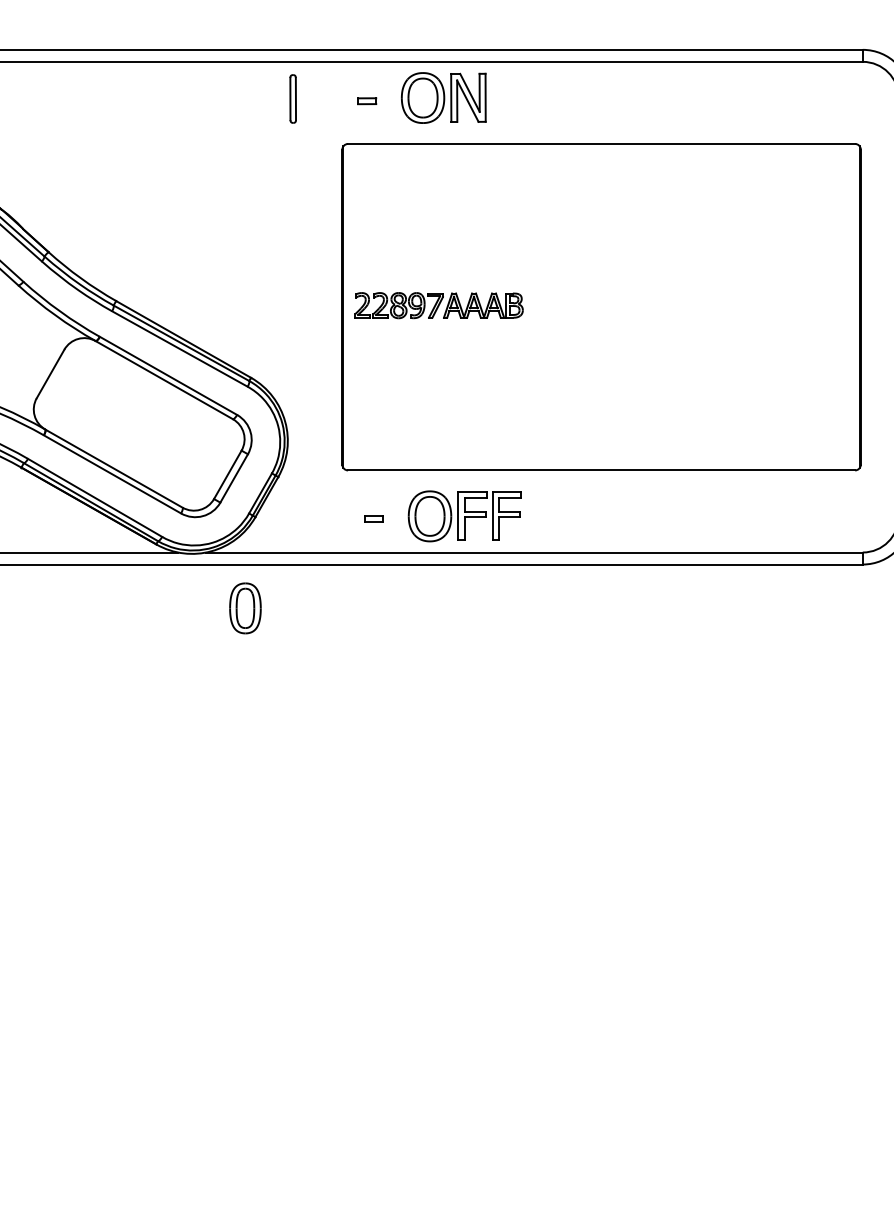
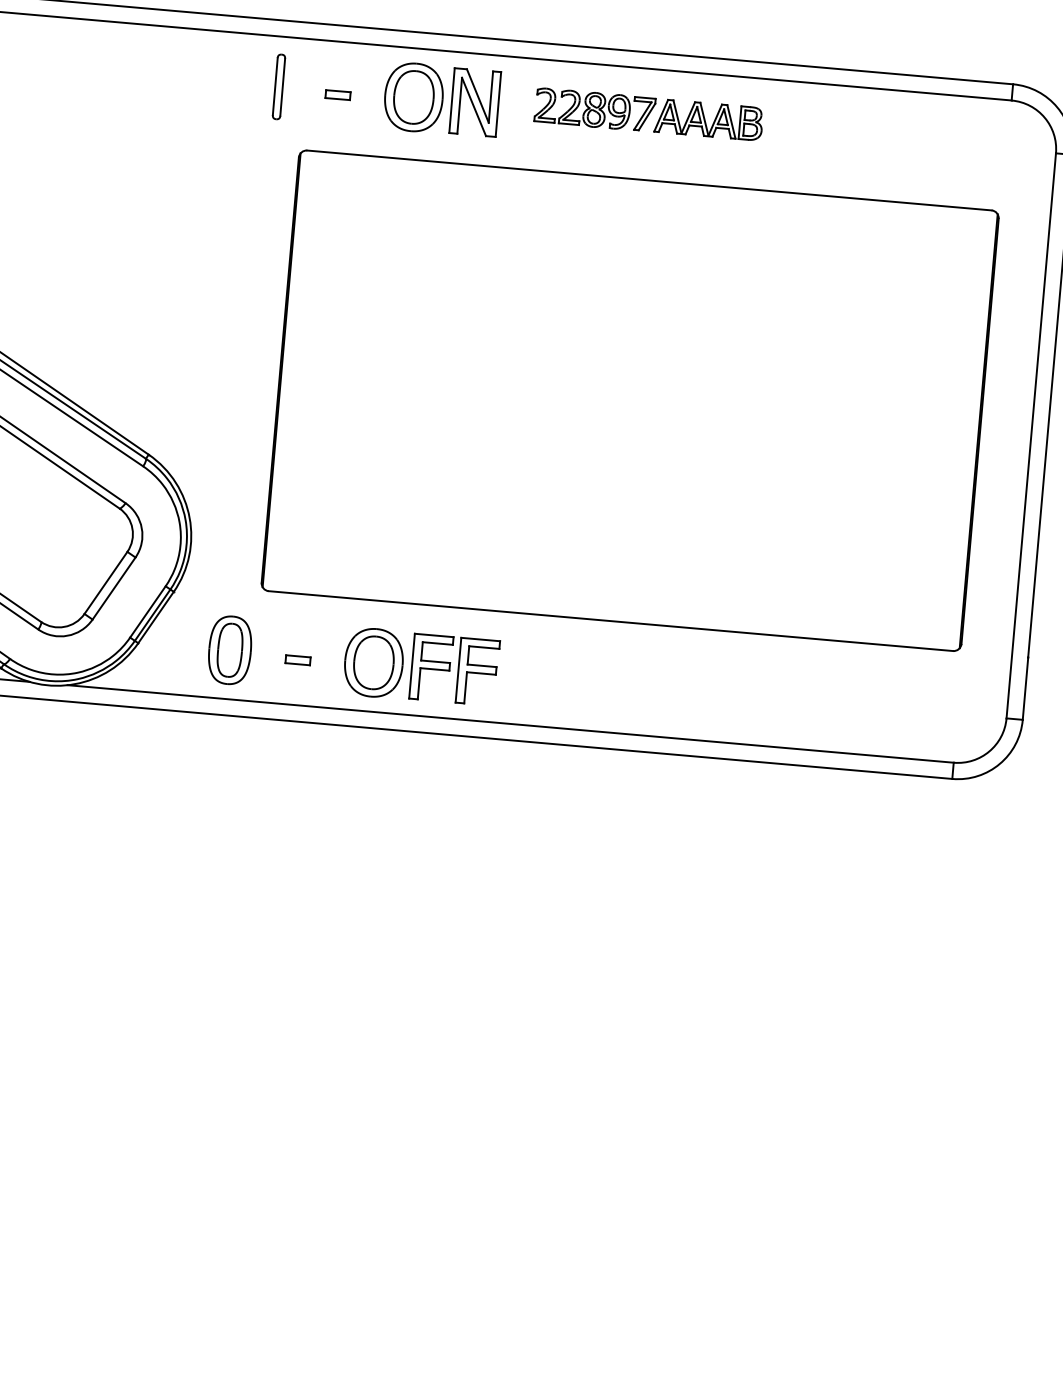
part: (292, 98) -> (278, 86), moved
part: (438, 305) -> (648, 114), moved
part: (245, 608) -> (230, 650), moved

